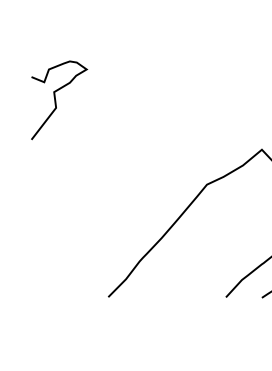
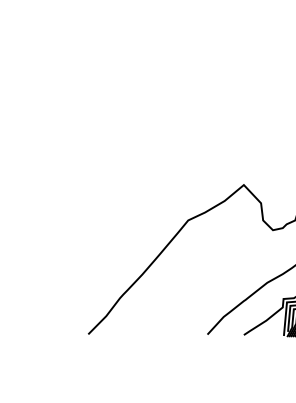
curve: (56, 99) -> (35, 134), removed

